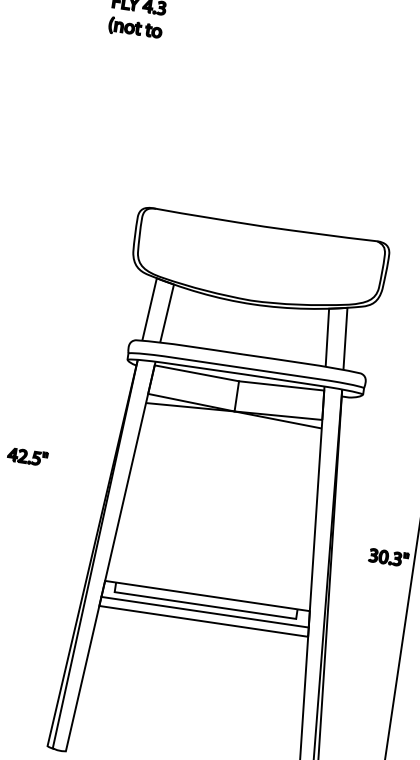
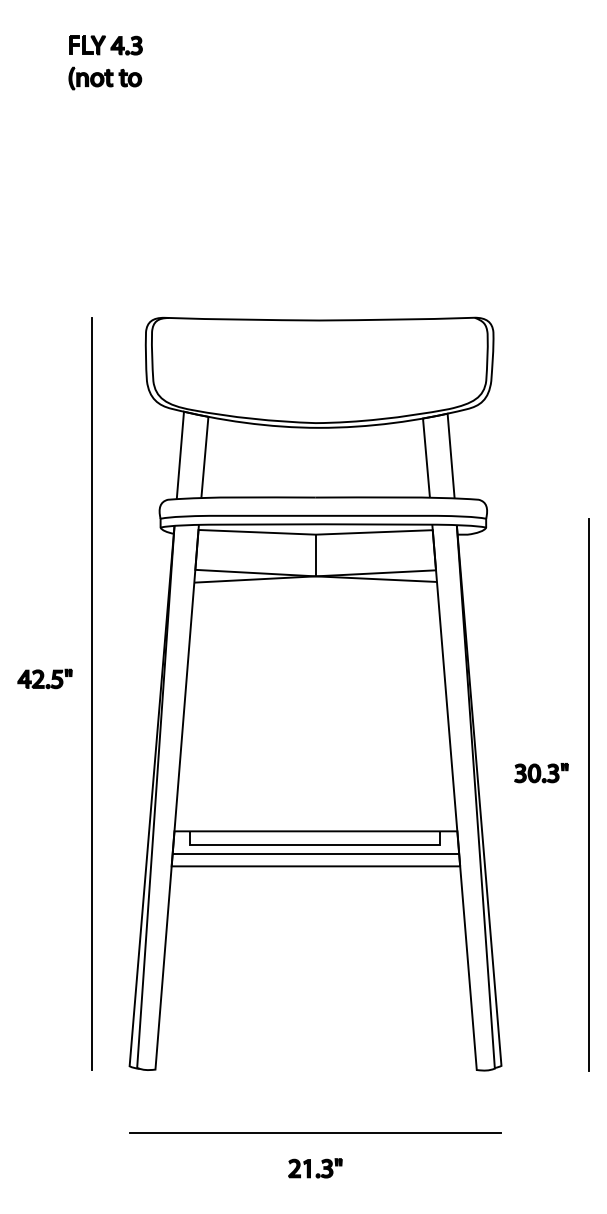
line: (59, 472) -> (91, 693), added
part: (388, 557) -> (541, 773), moved

